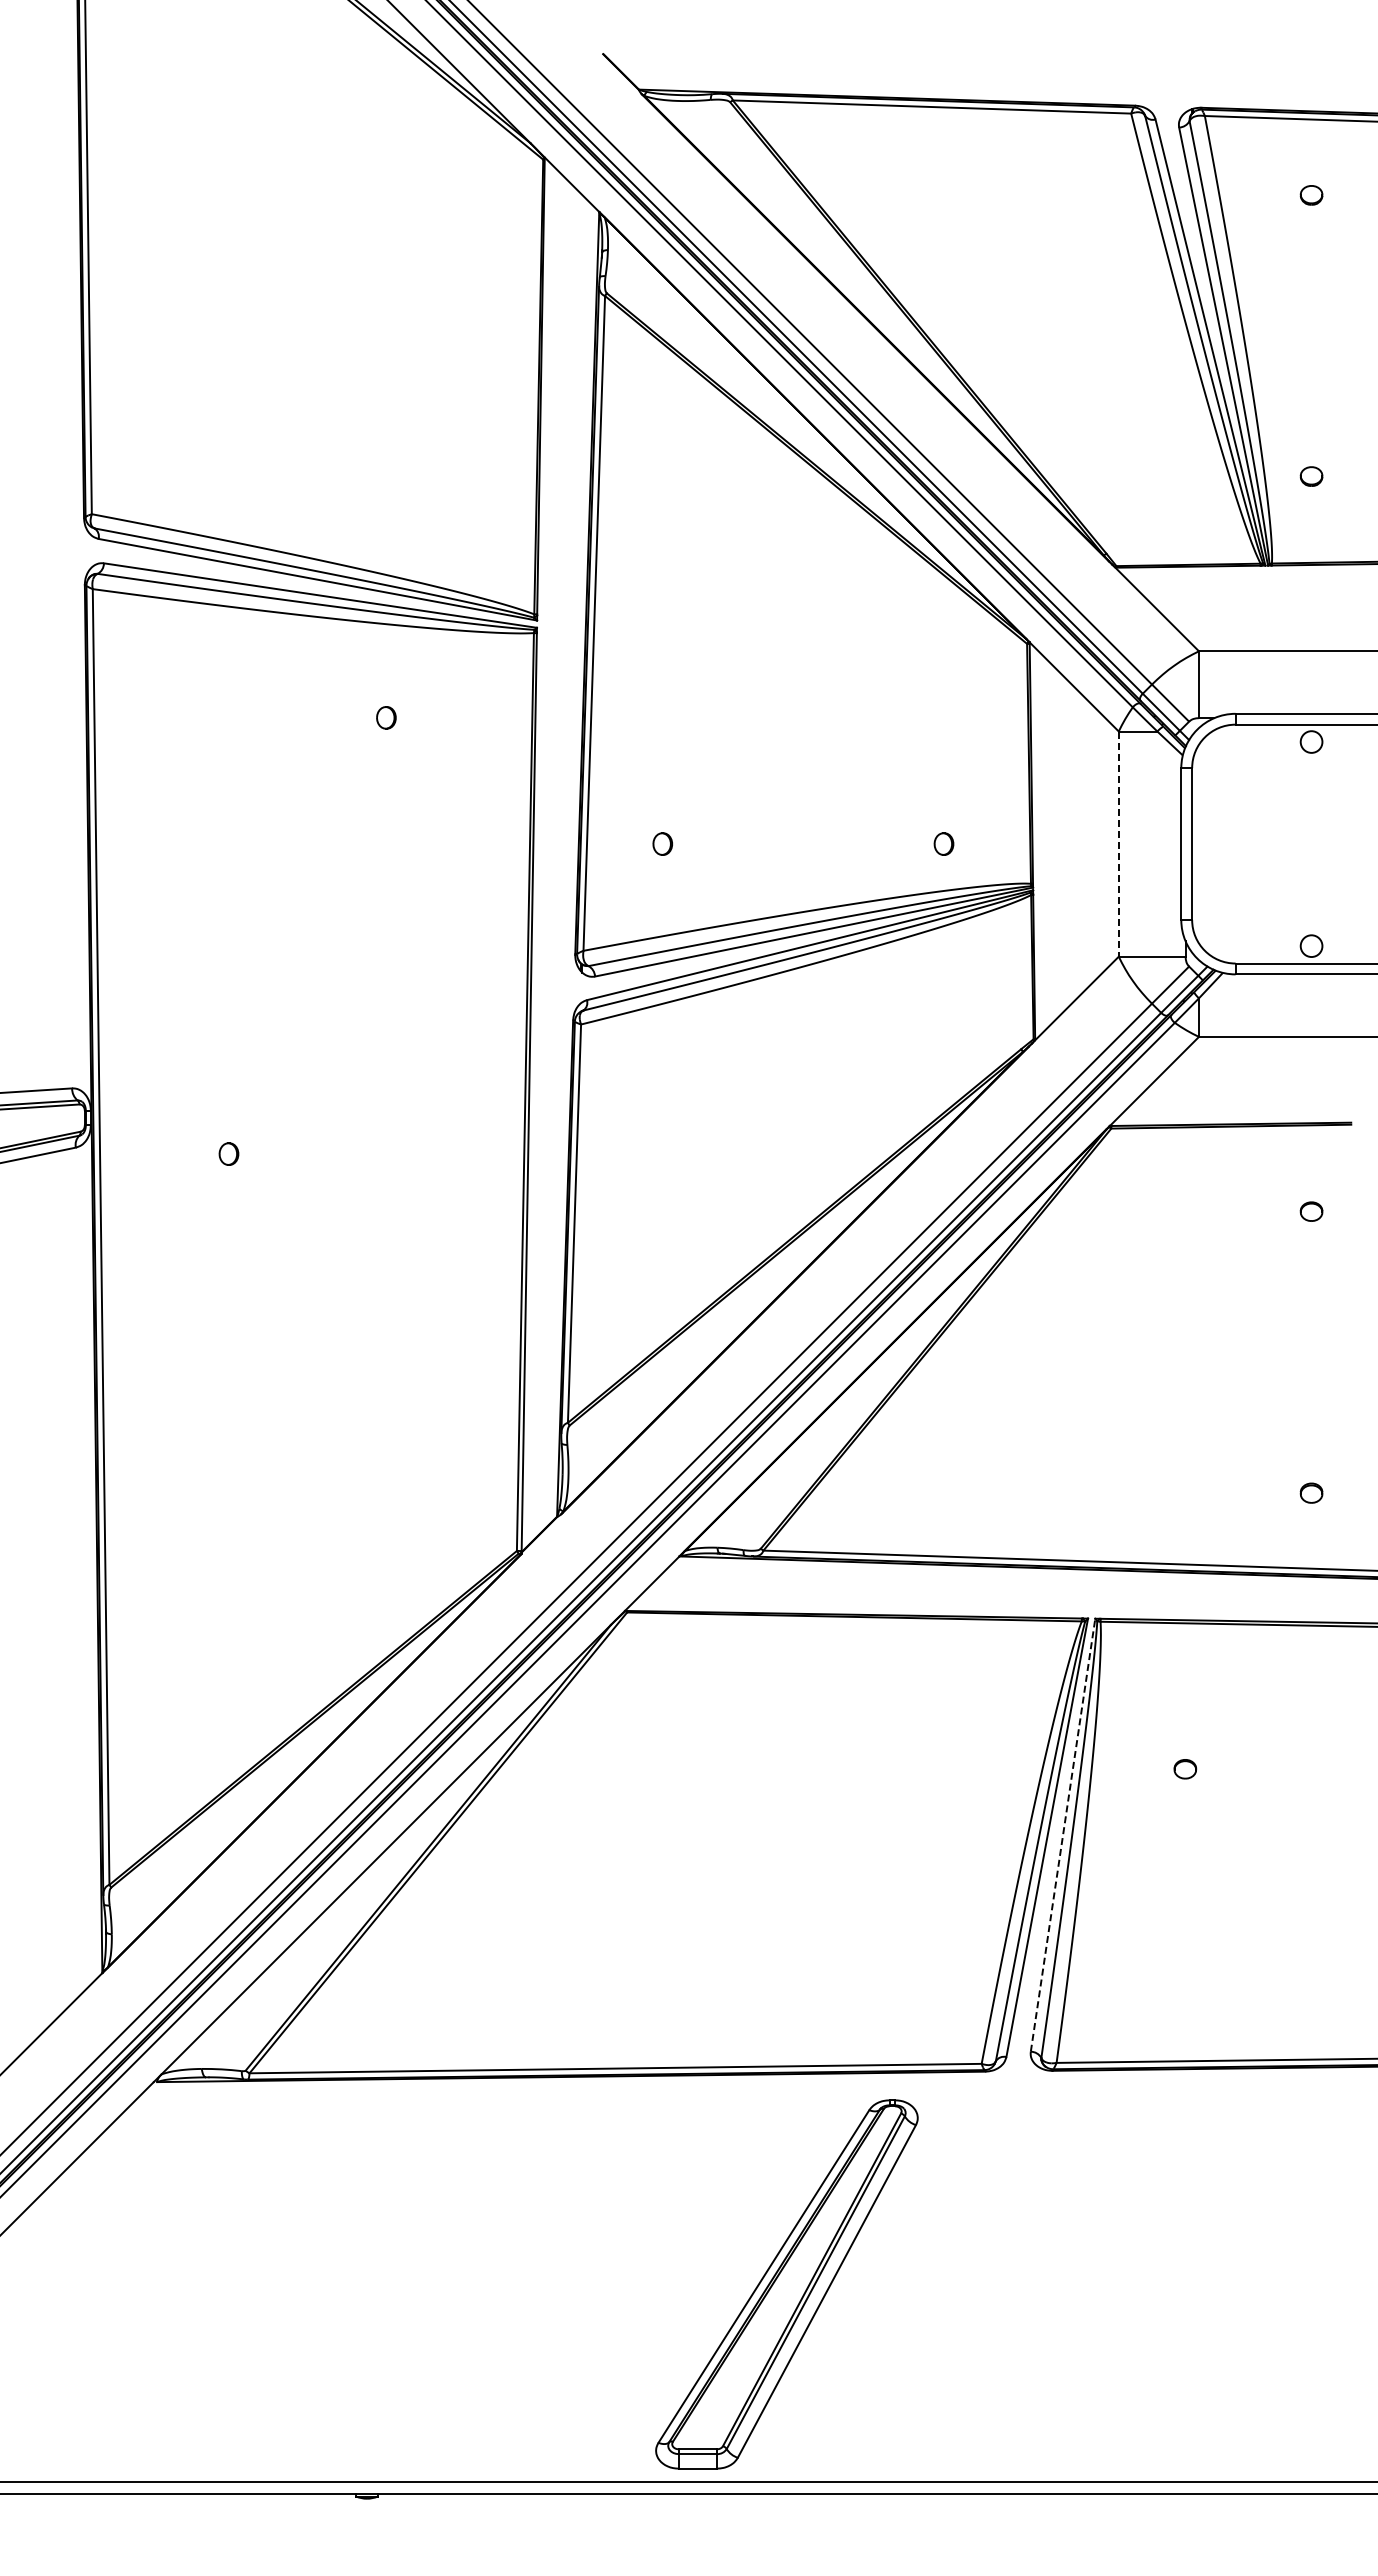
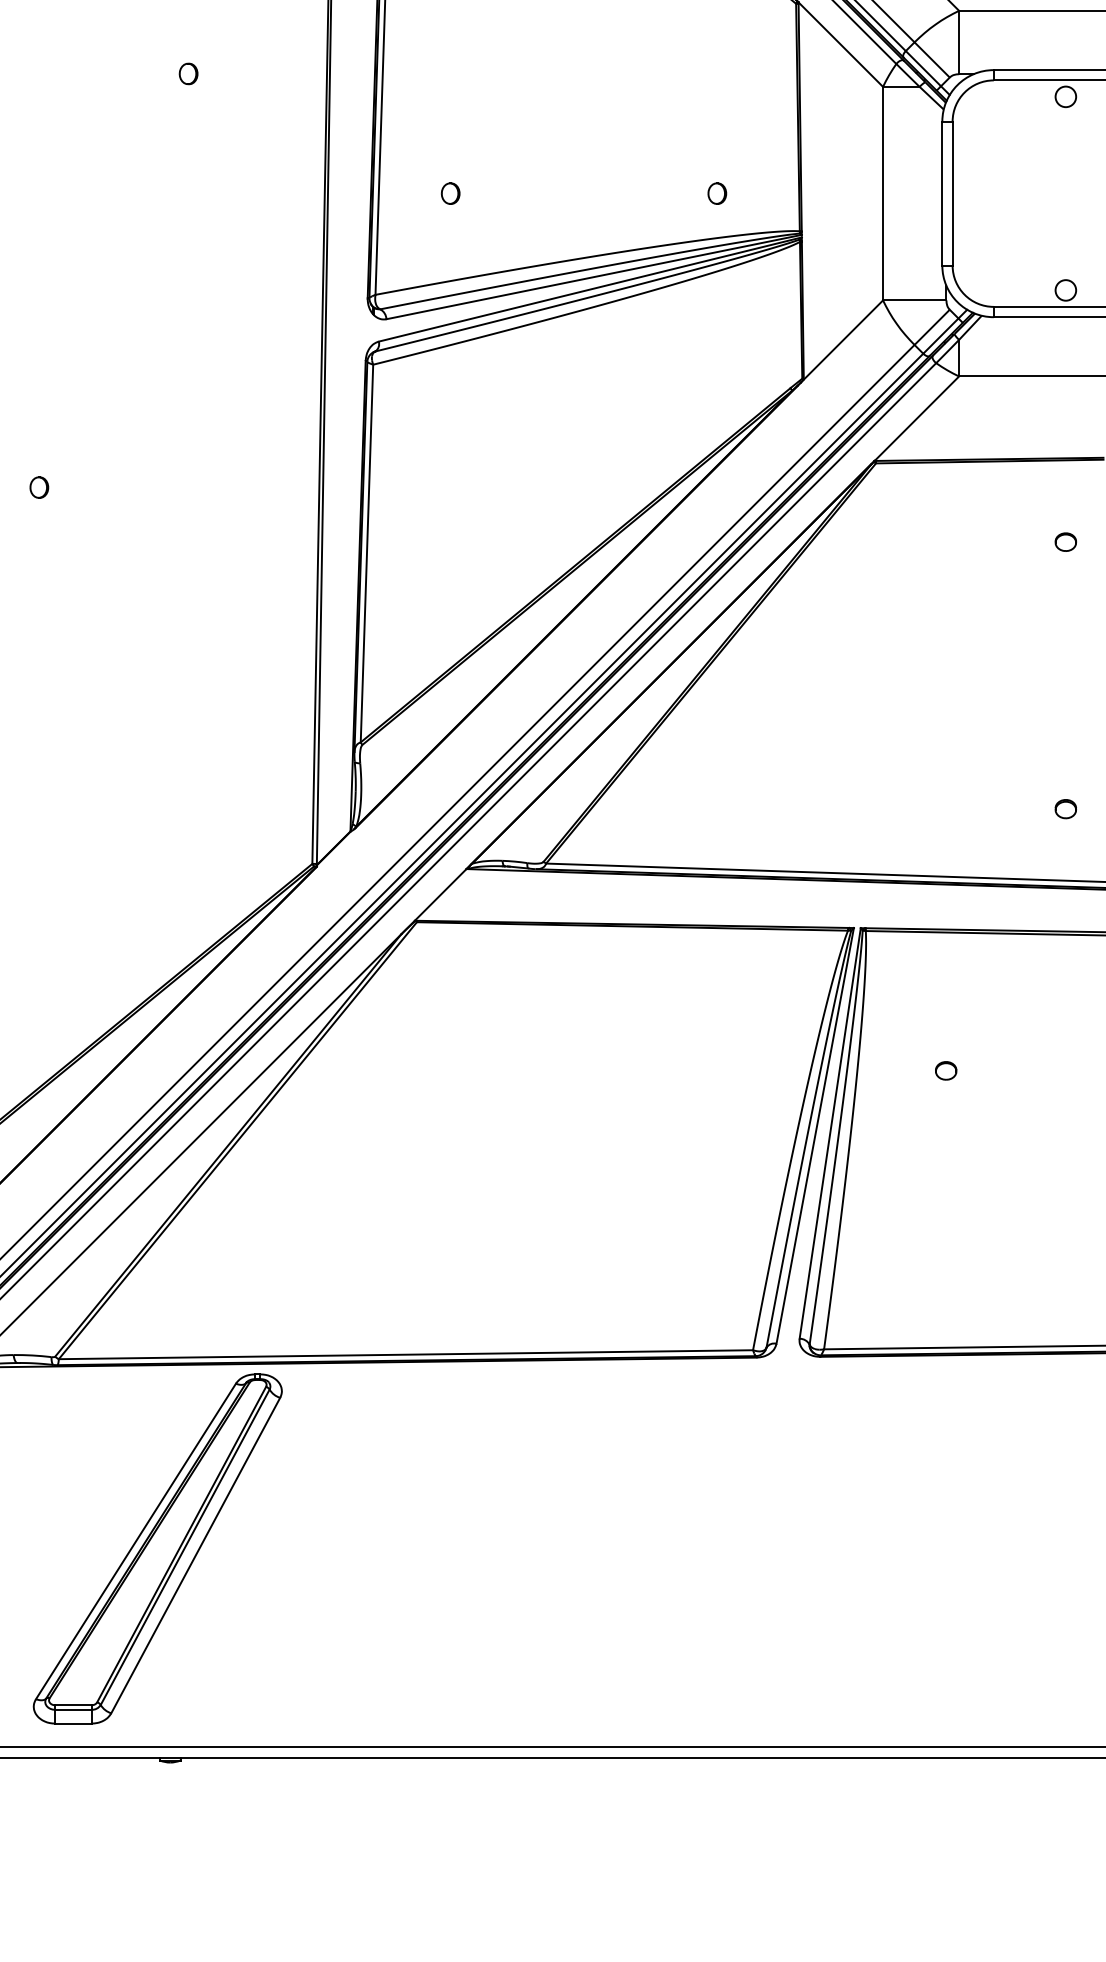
line: (1118, 844) -> (882, 194), dashed -> solid
line: (1063, 1835) -> (830, 1133), dashed -> solid
part: (786, 2284) -> (157, 1549), moved

